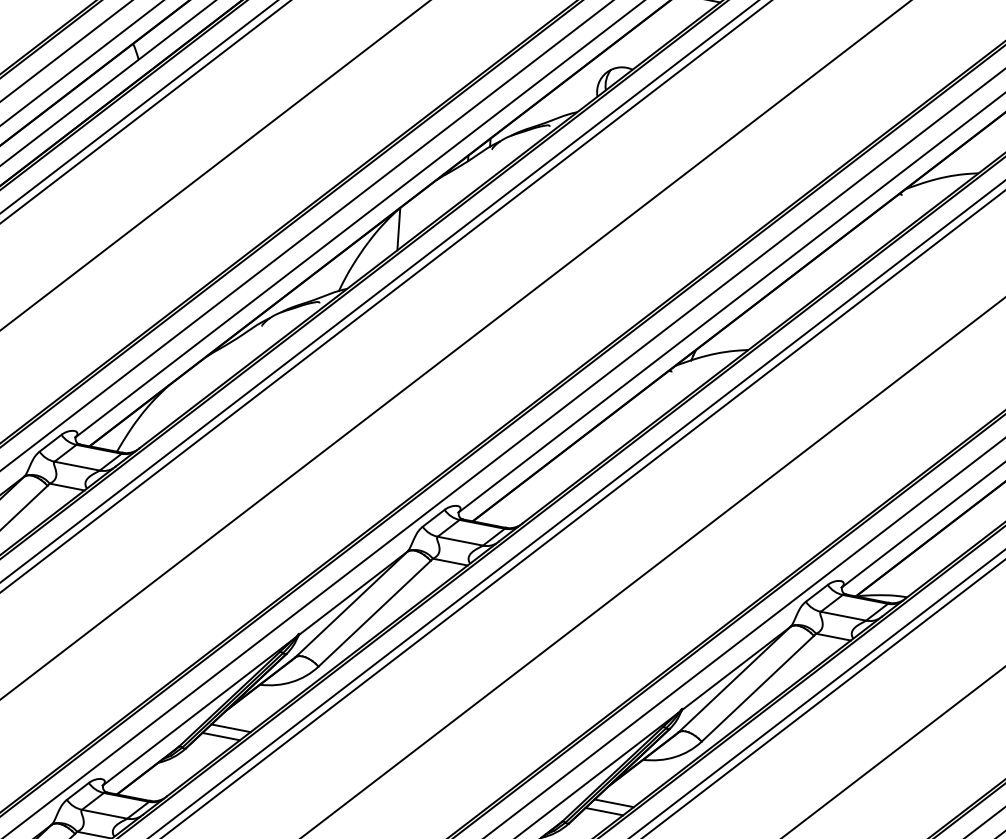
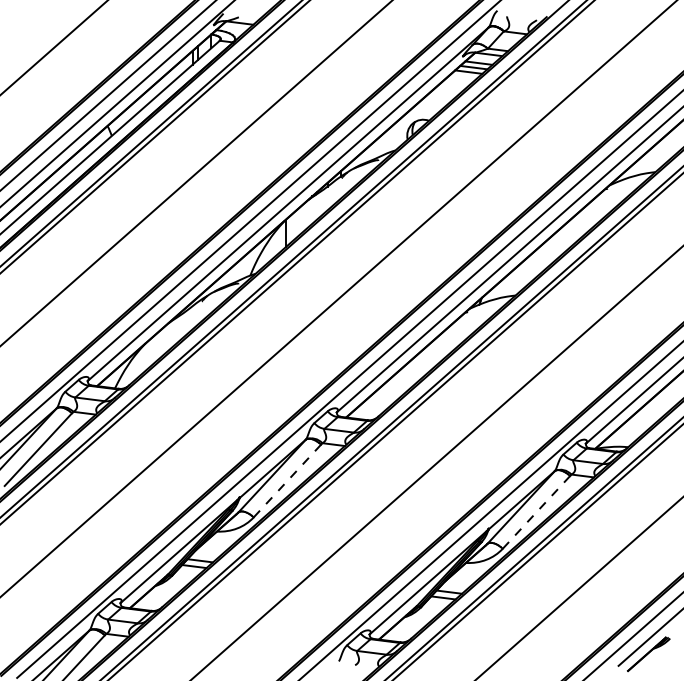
line: (374, 614) -> (287, 481), solid -> dashed
line: (757, 688) -> (536, 512), solid -> dashed

